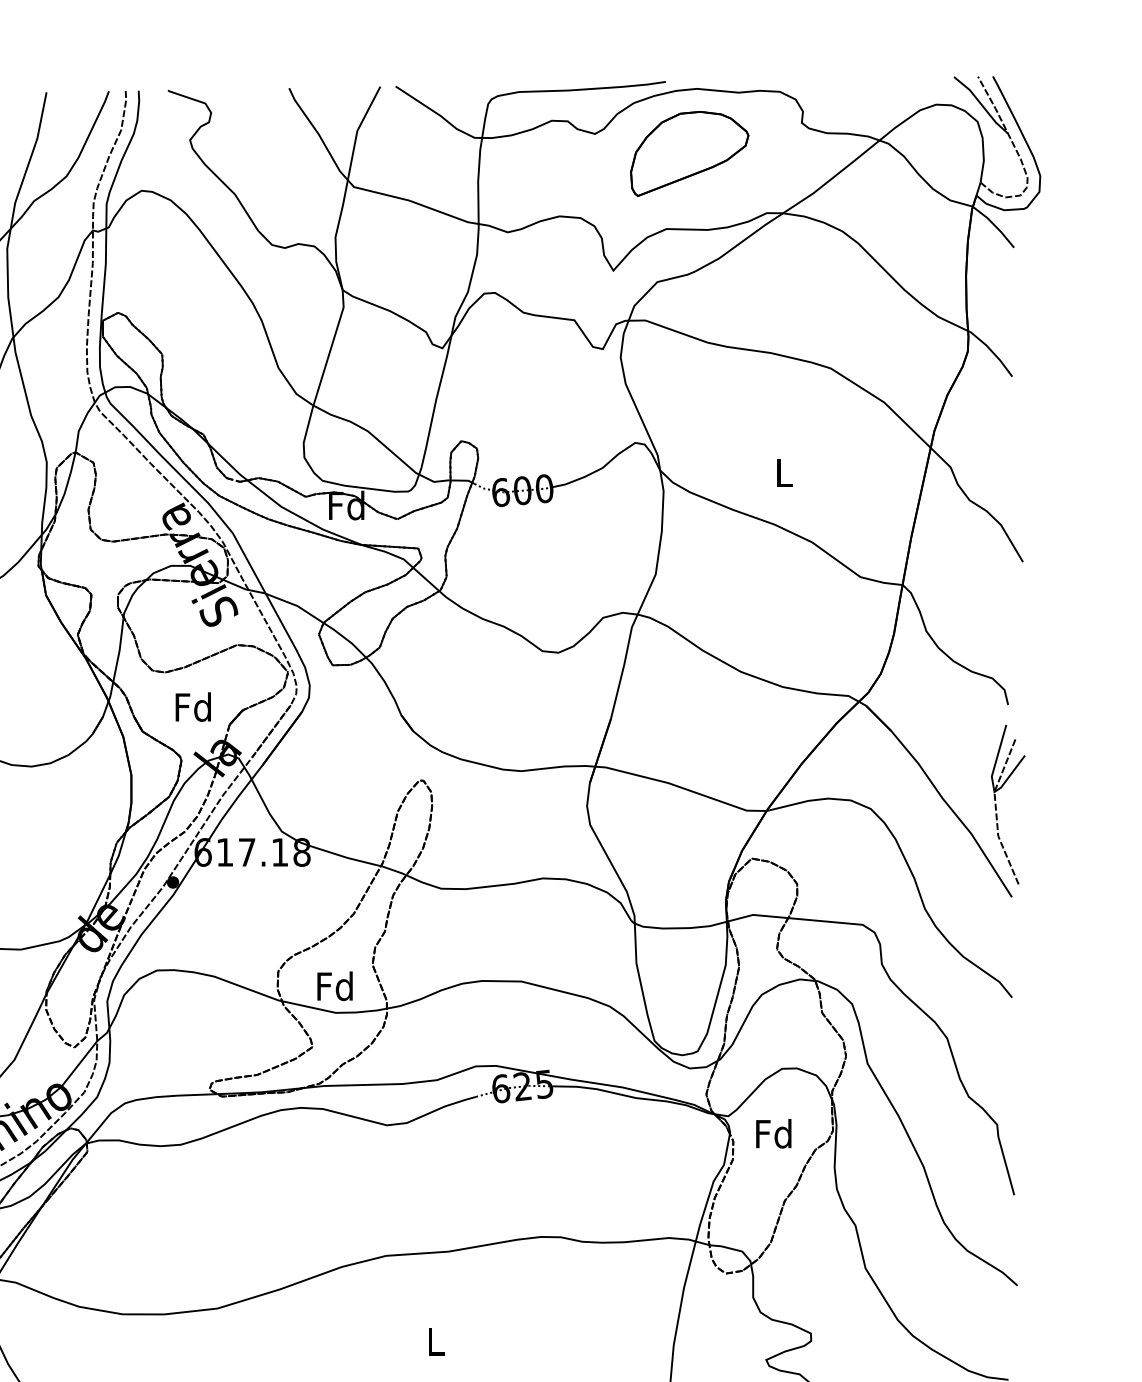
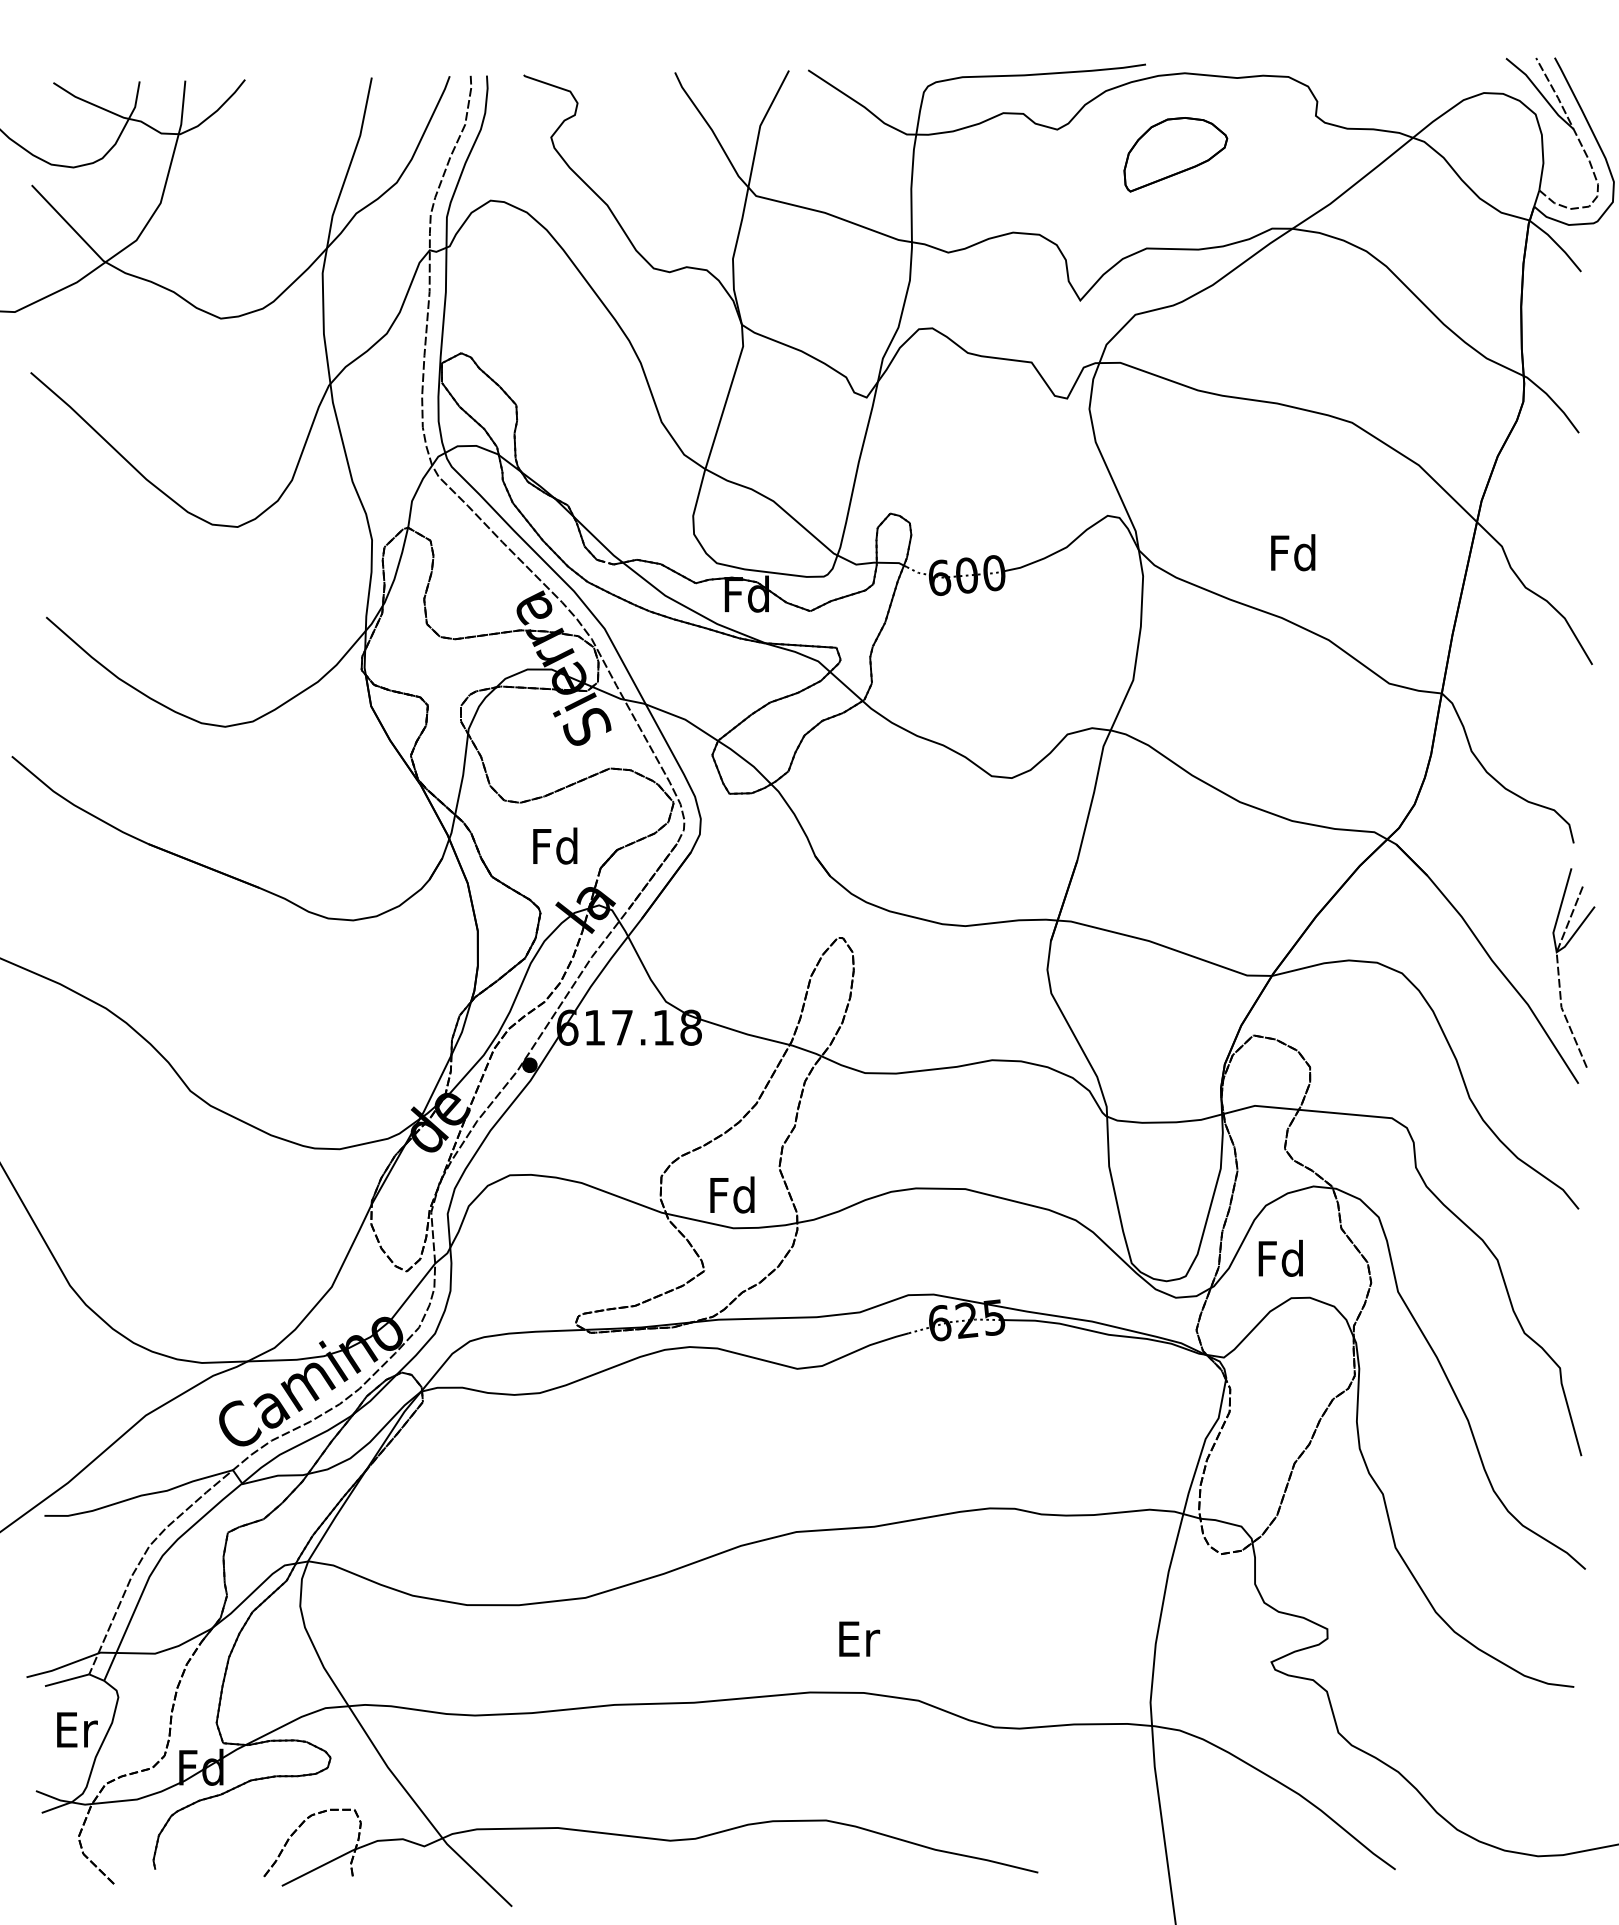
part: (689, 153) -> (1175, 154), size x0.7
text: (783, 472) -> (1293, 552), L -> Fd
text: (773, 1133) -> (1280, 1257), moved
text: (436, 1341) -> (859, 1638), L -> Er

